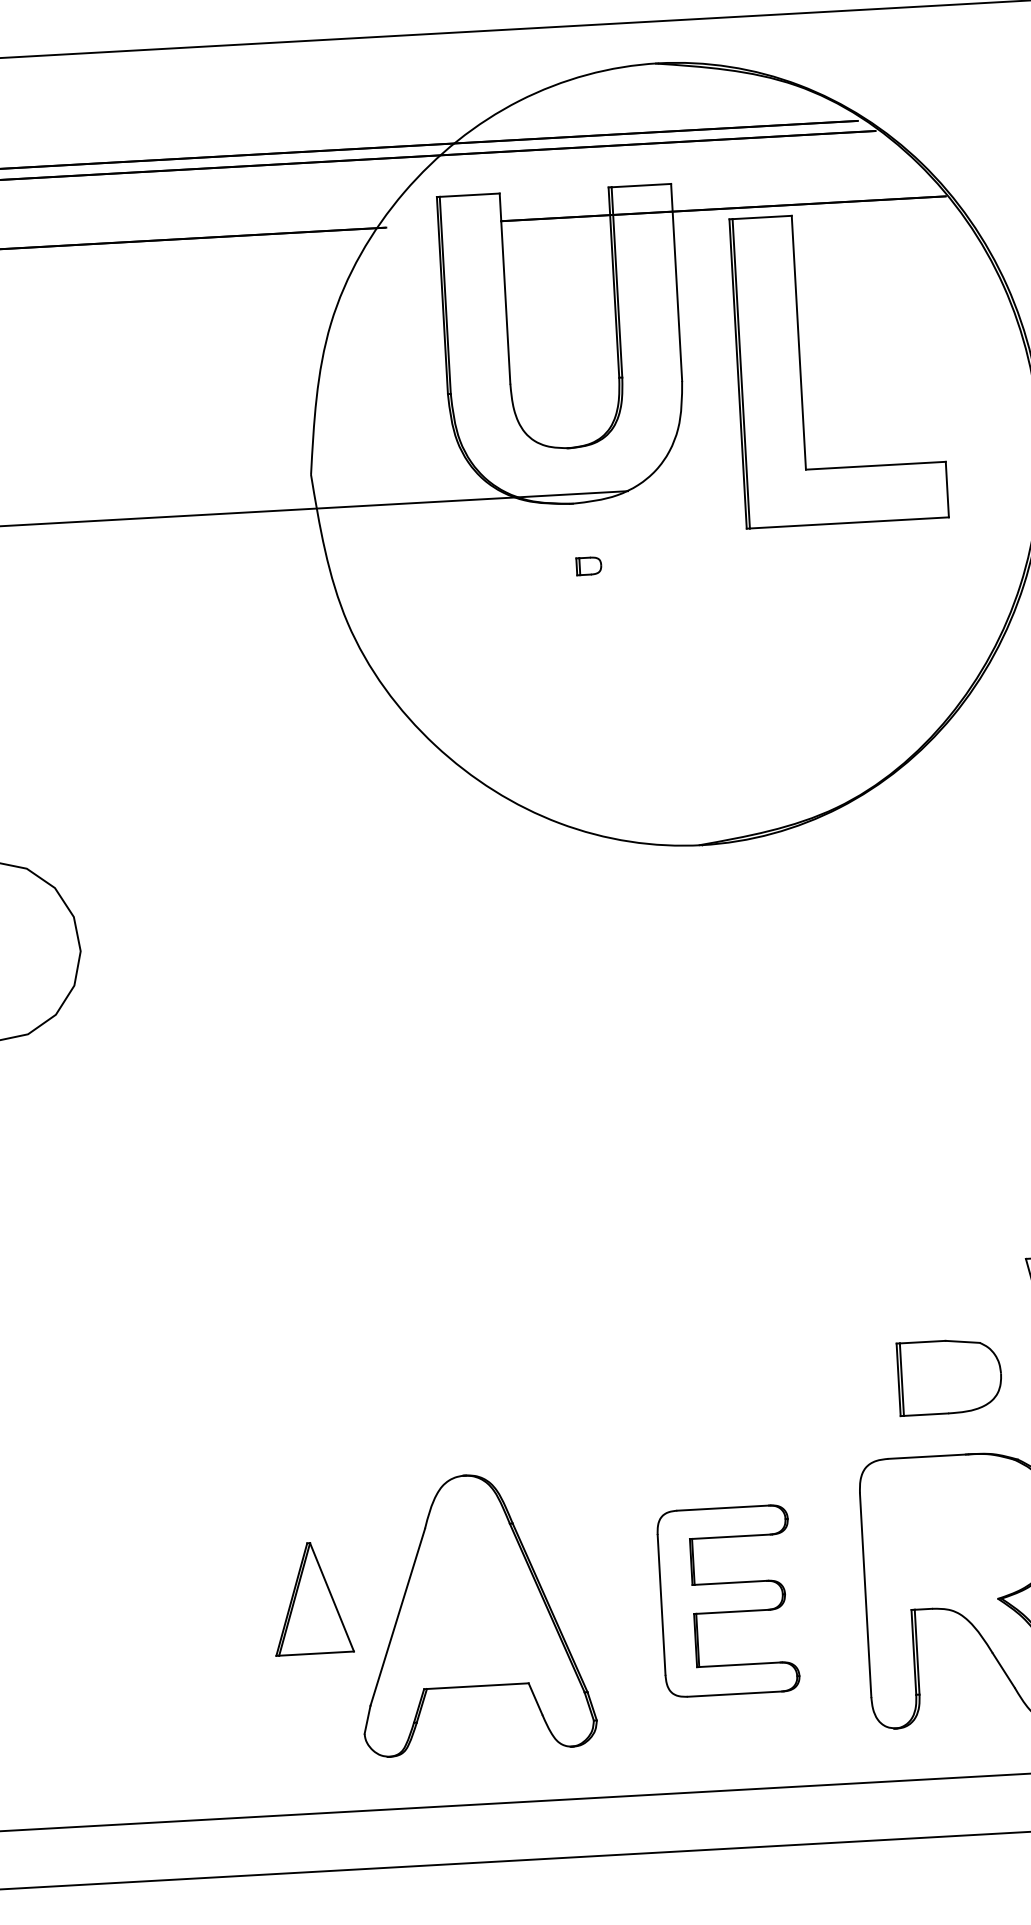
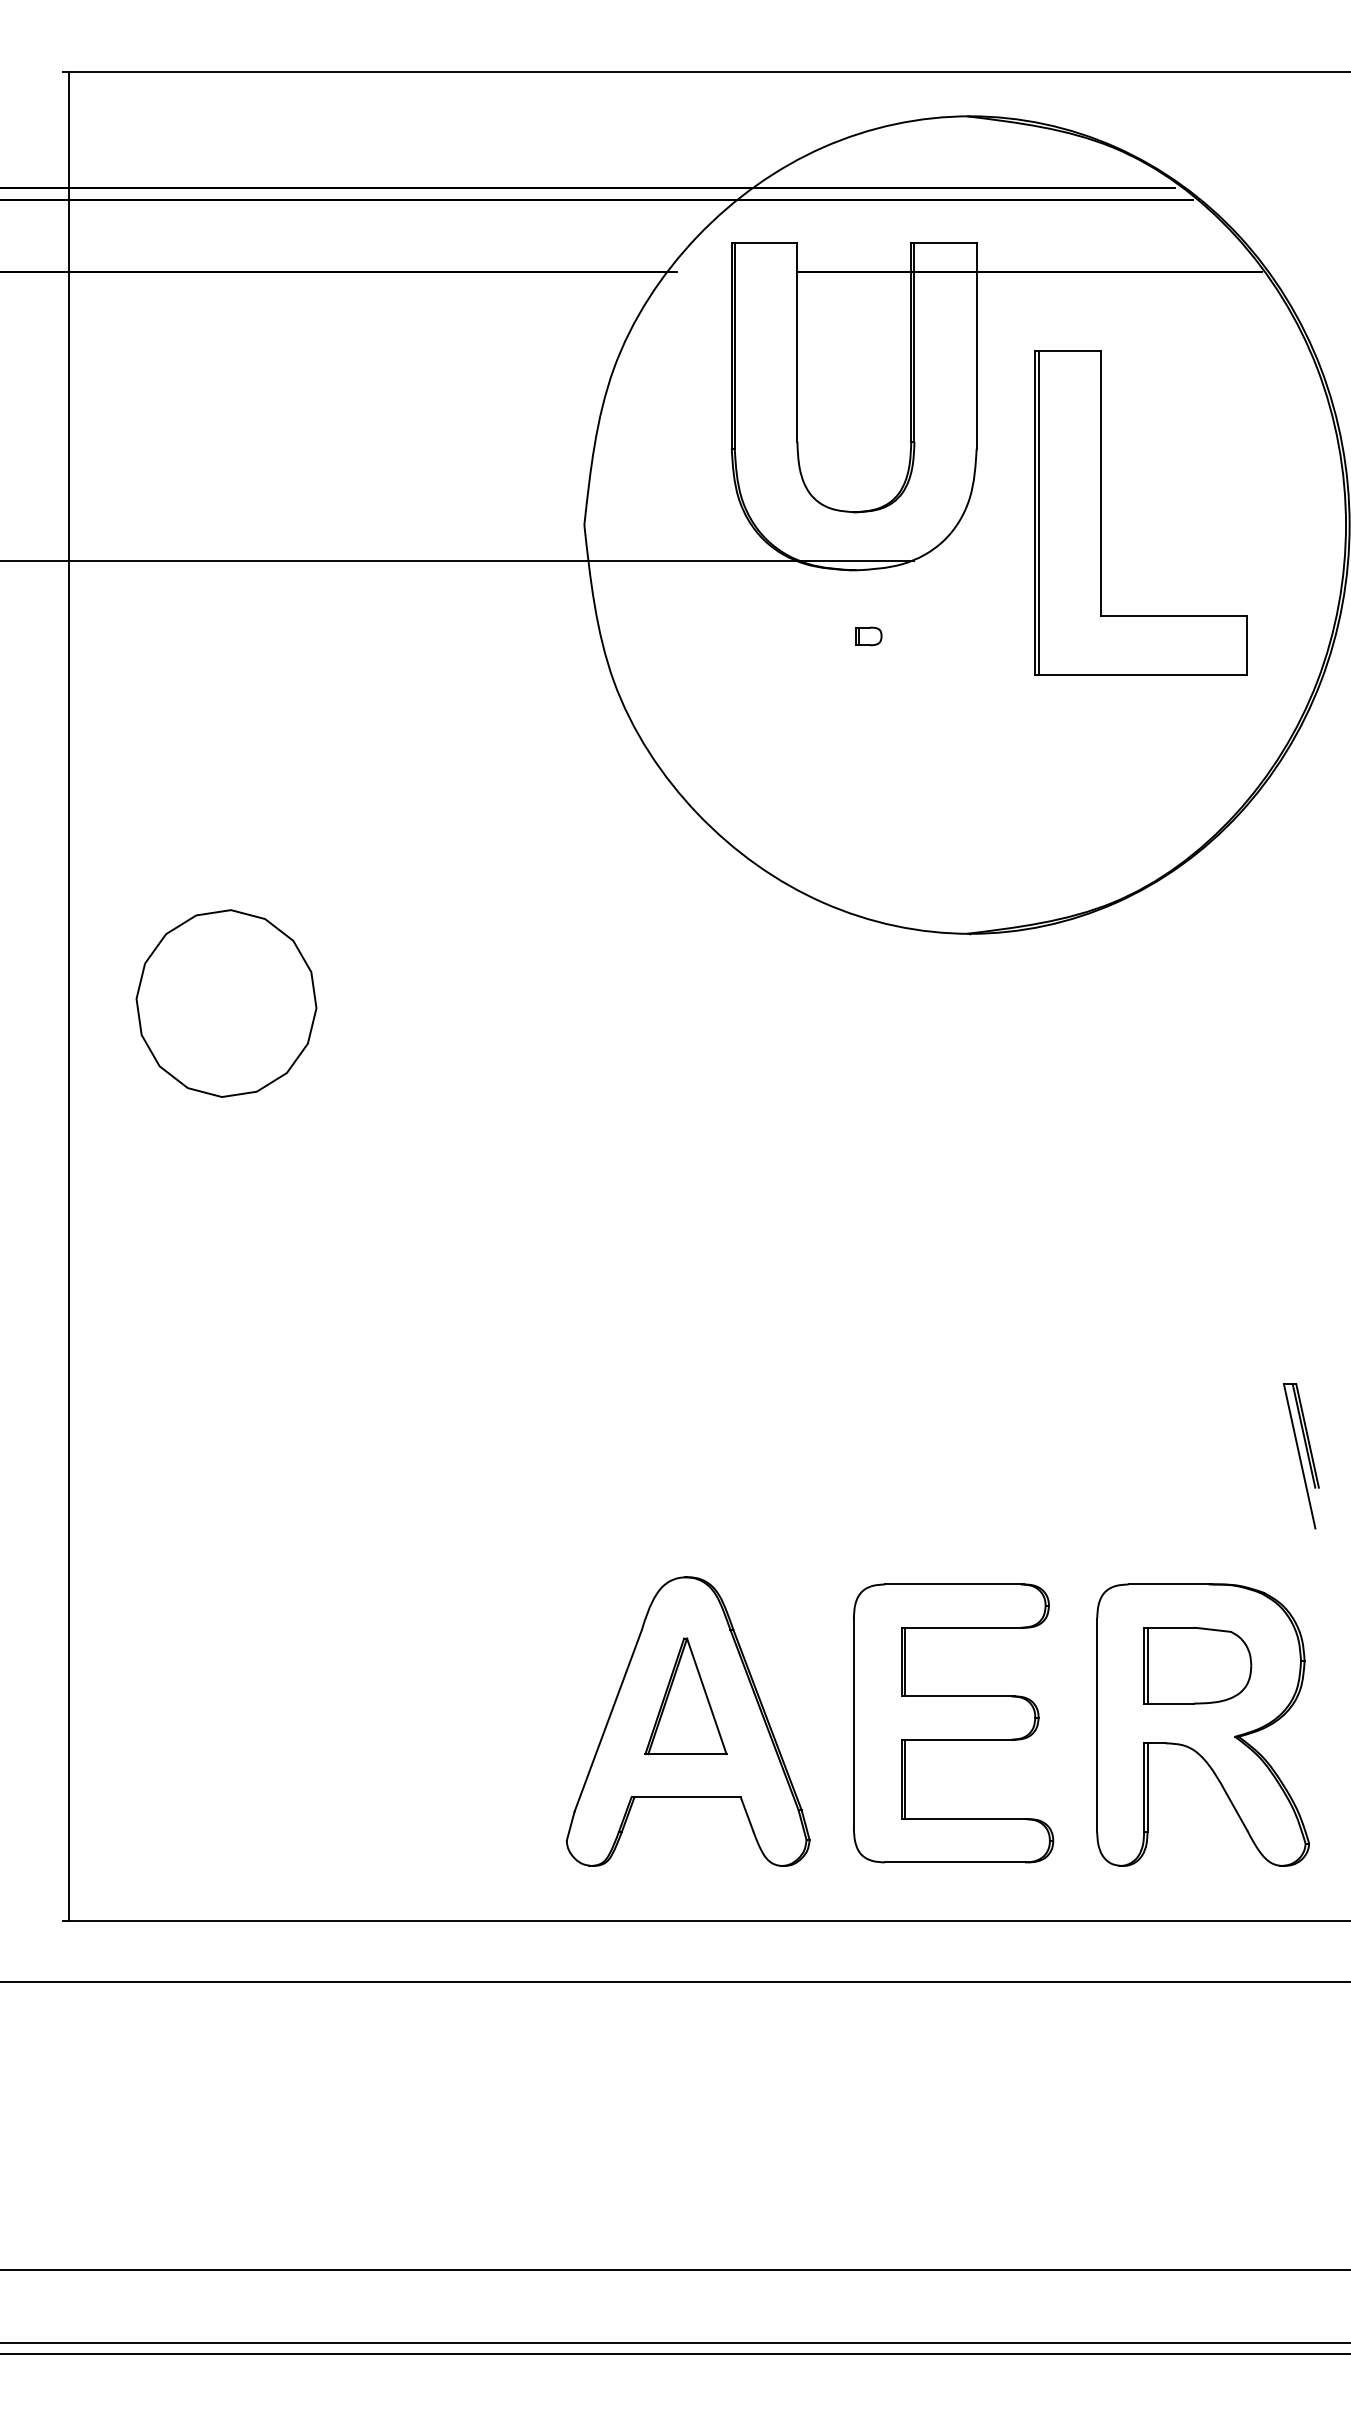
part: (801, 370) -> (1101, 512), moved
part: (949, 1376) -> (1197, 1665), moved
part: (311, 1598) -> (685, 1696), moved
part: (728, 1601) -> (953, 1723), size x1.43

